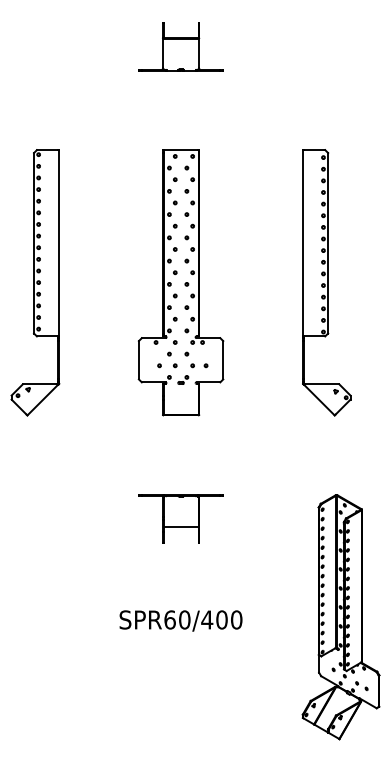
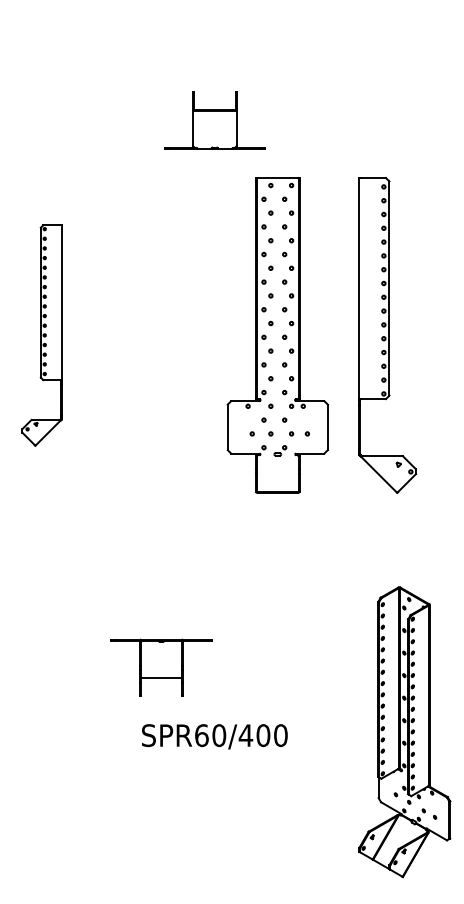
part: (180, 46) -> (214, 120), moved
part: (35, 282) -> (42, 335), size x0.7
part: (180, 282) -> (277, 335), moved
part: (180, 518) -> (160, 667), moved

